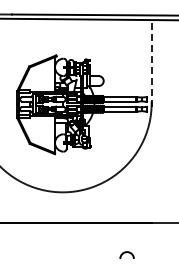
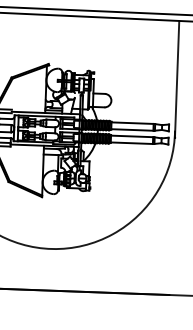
line: (151, 63) -> (176, 79), dashed -> solid

